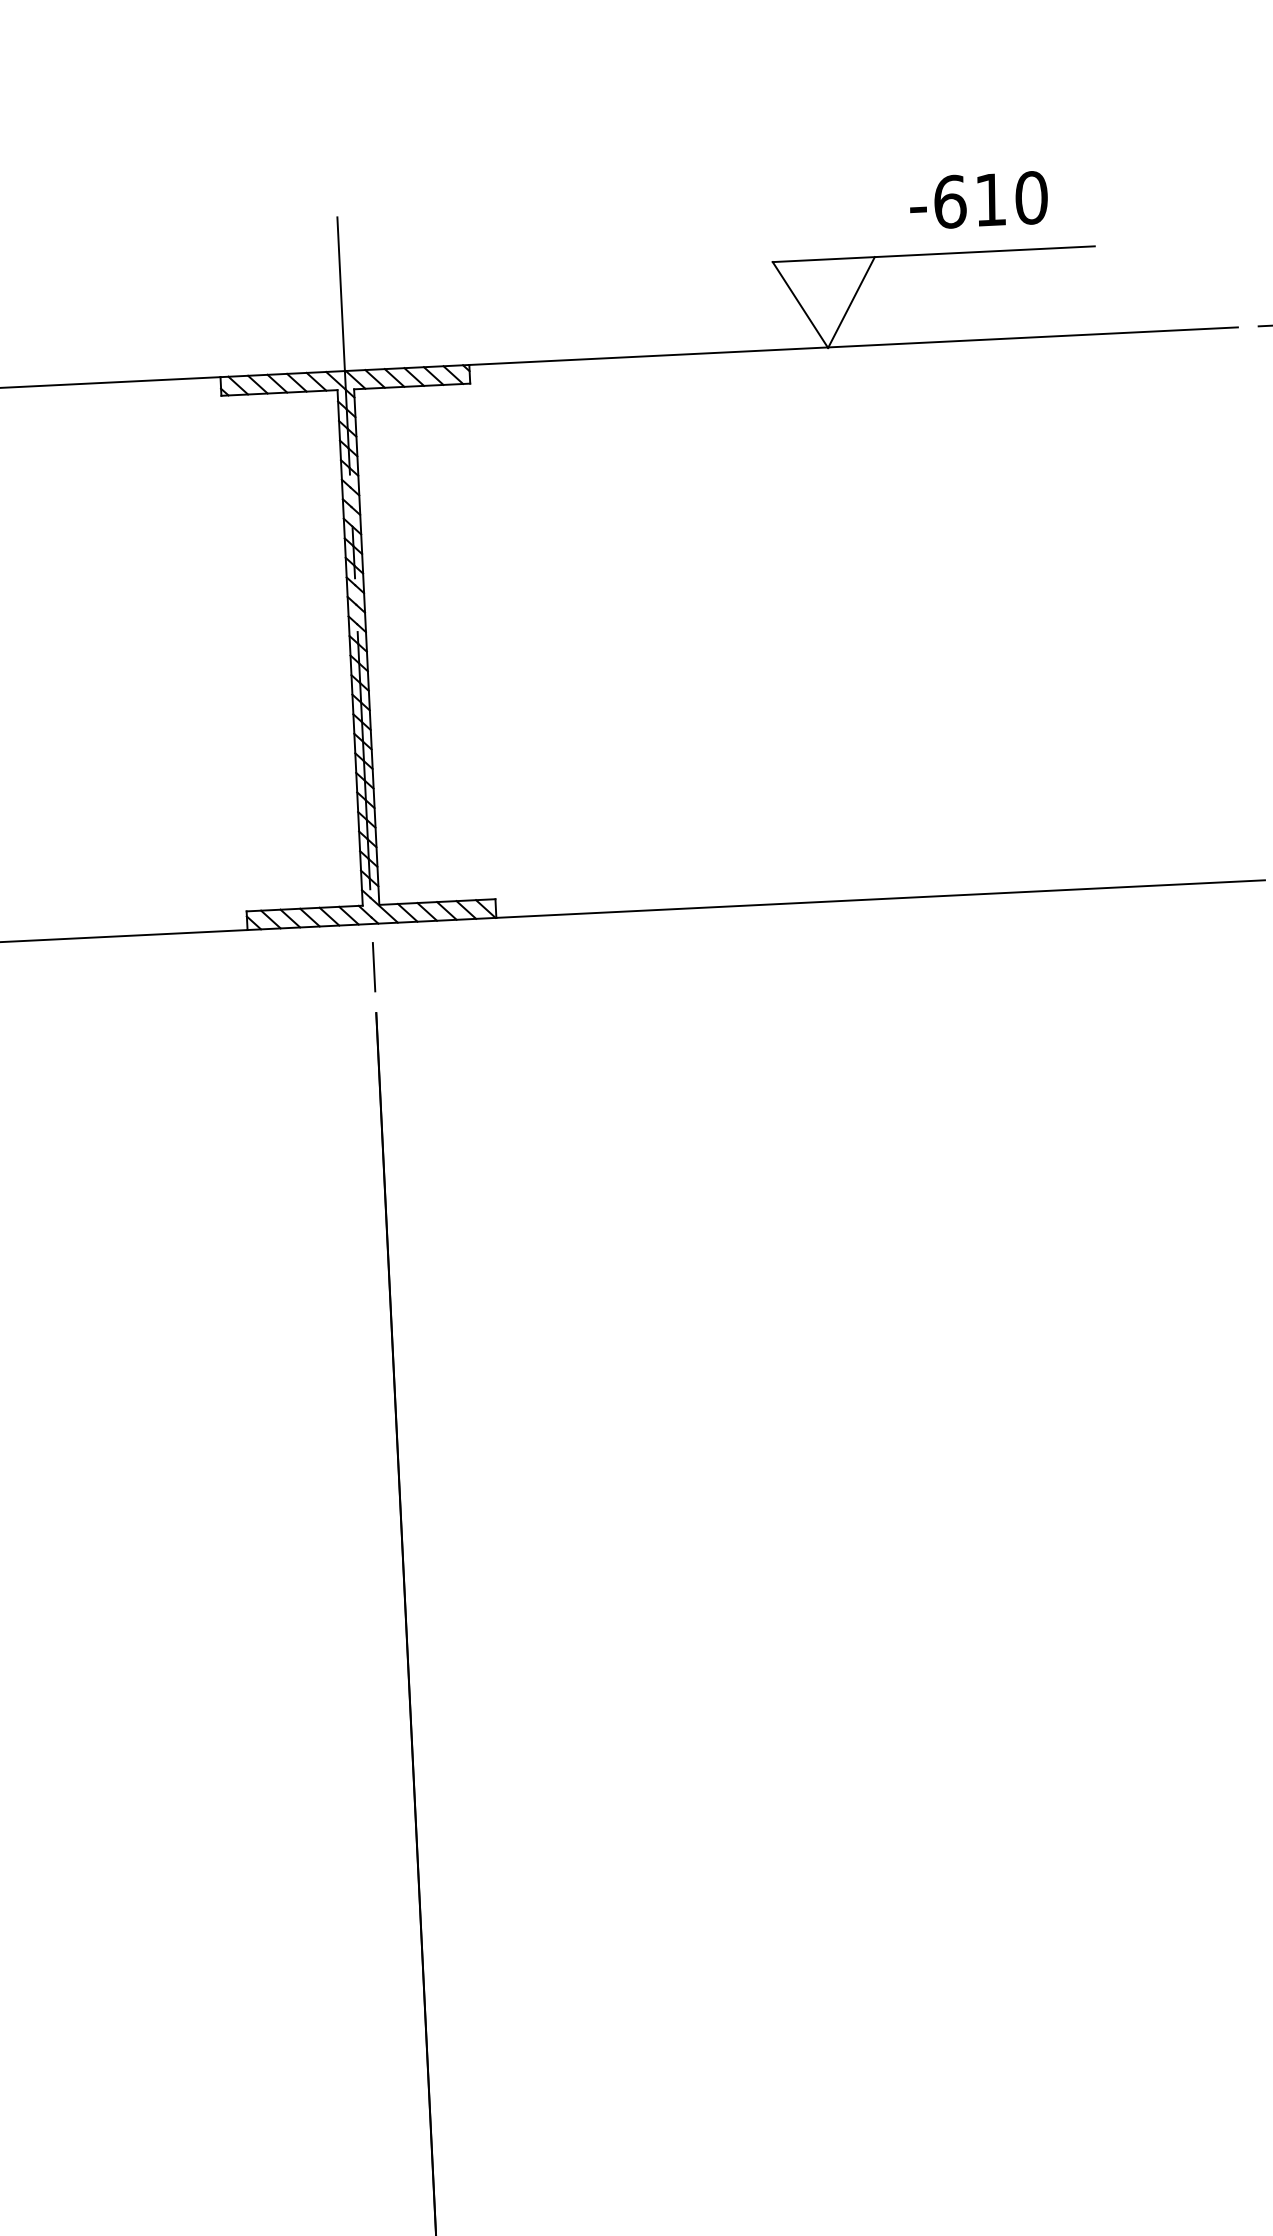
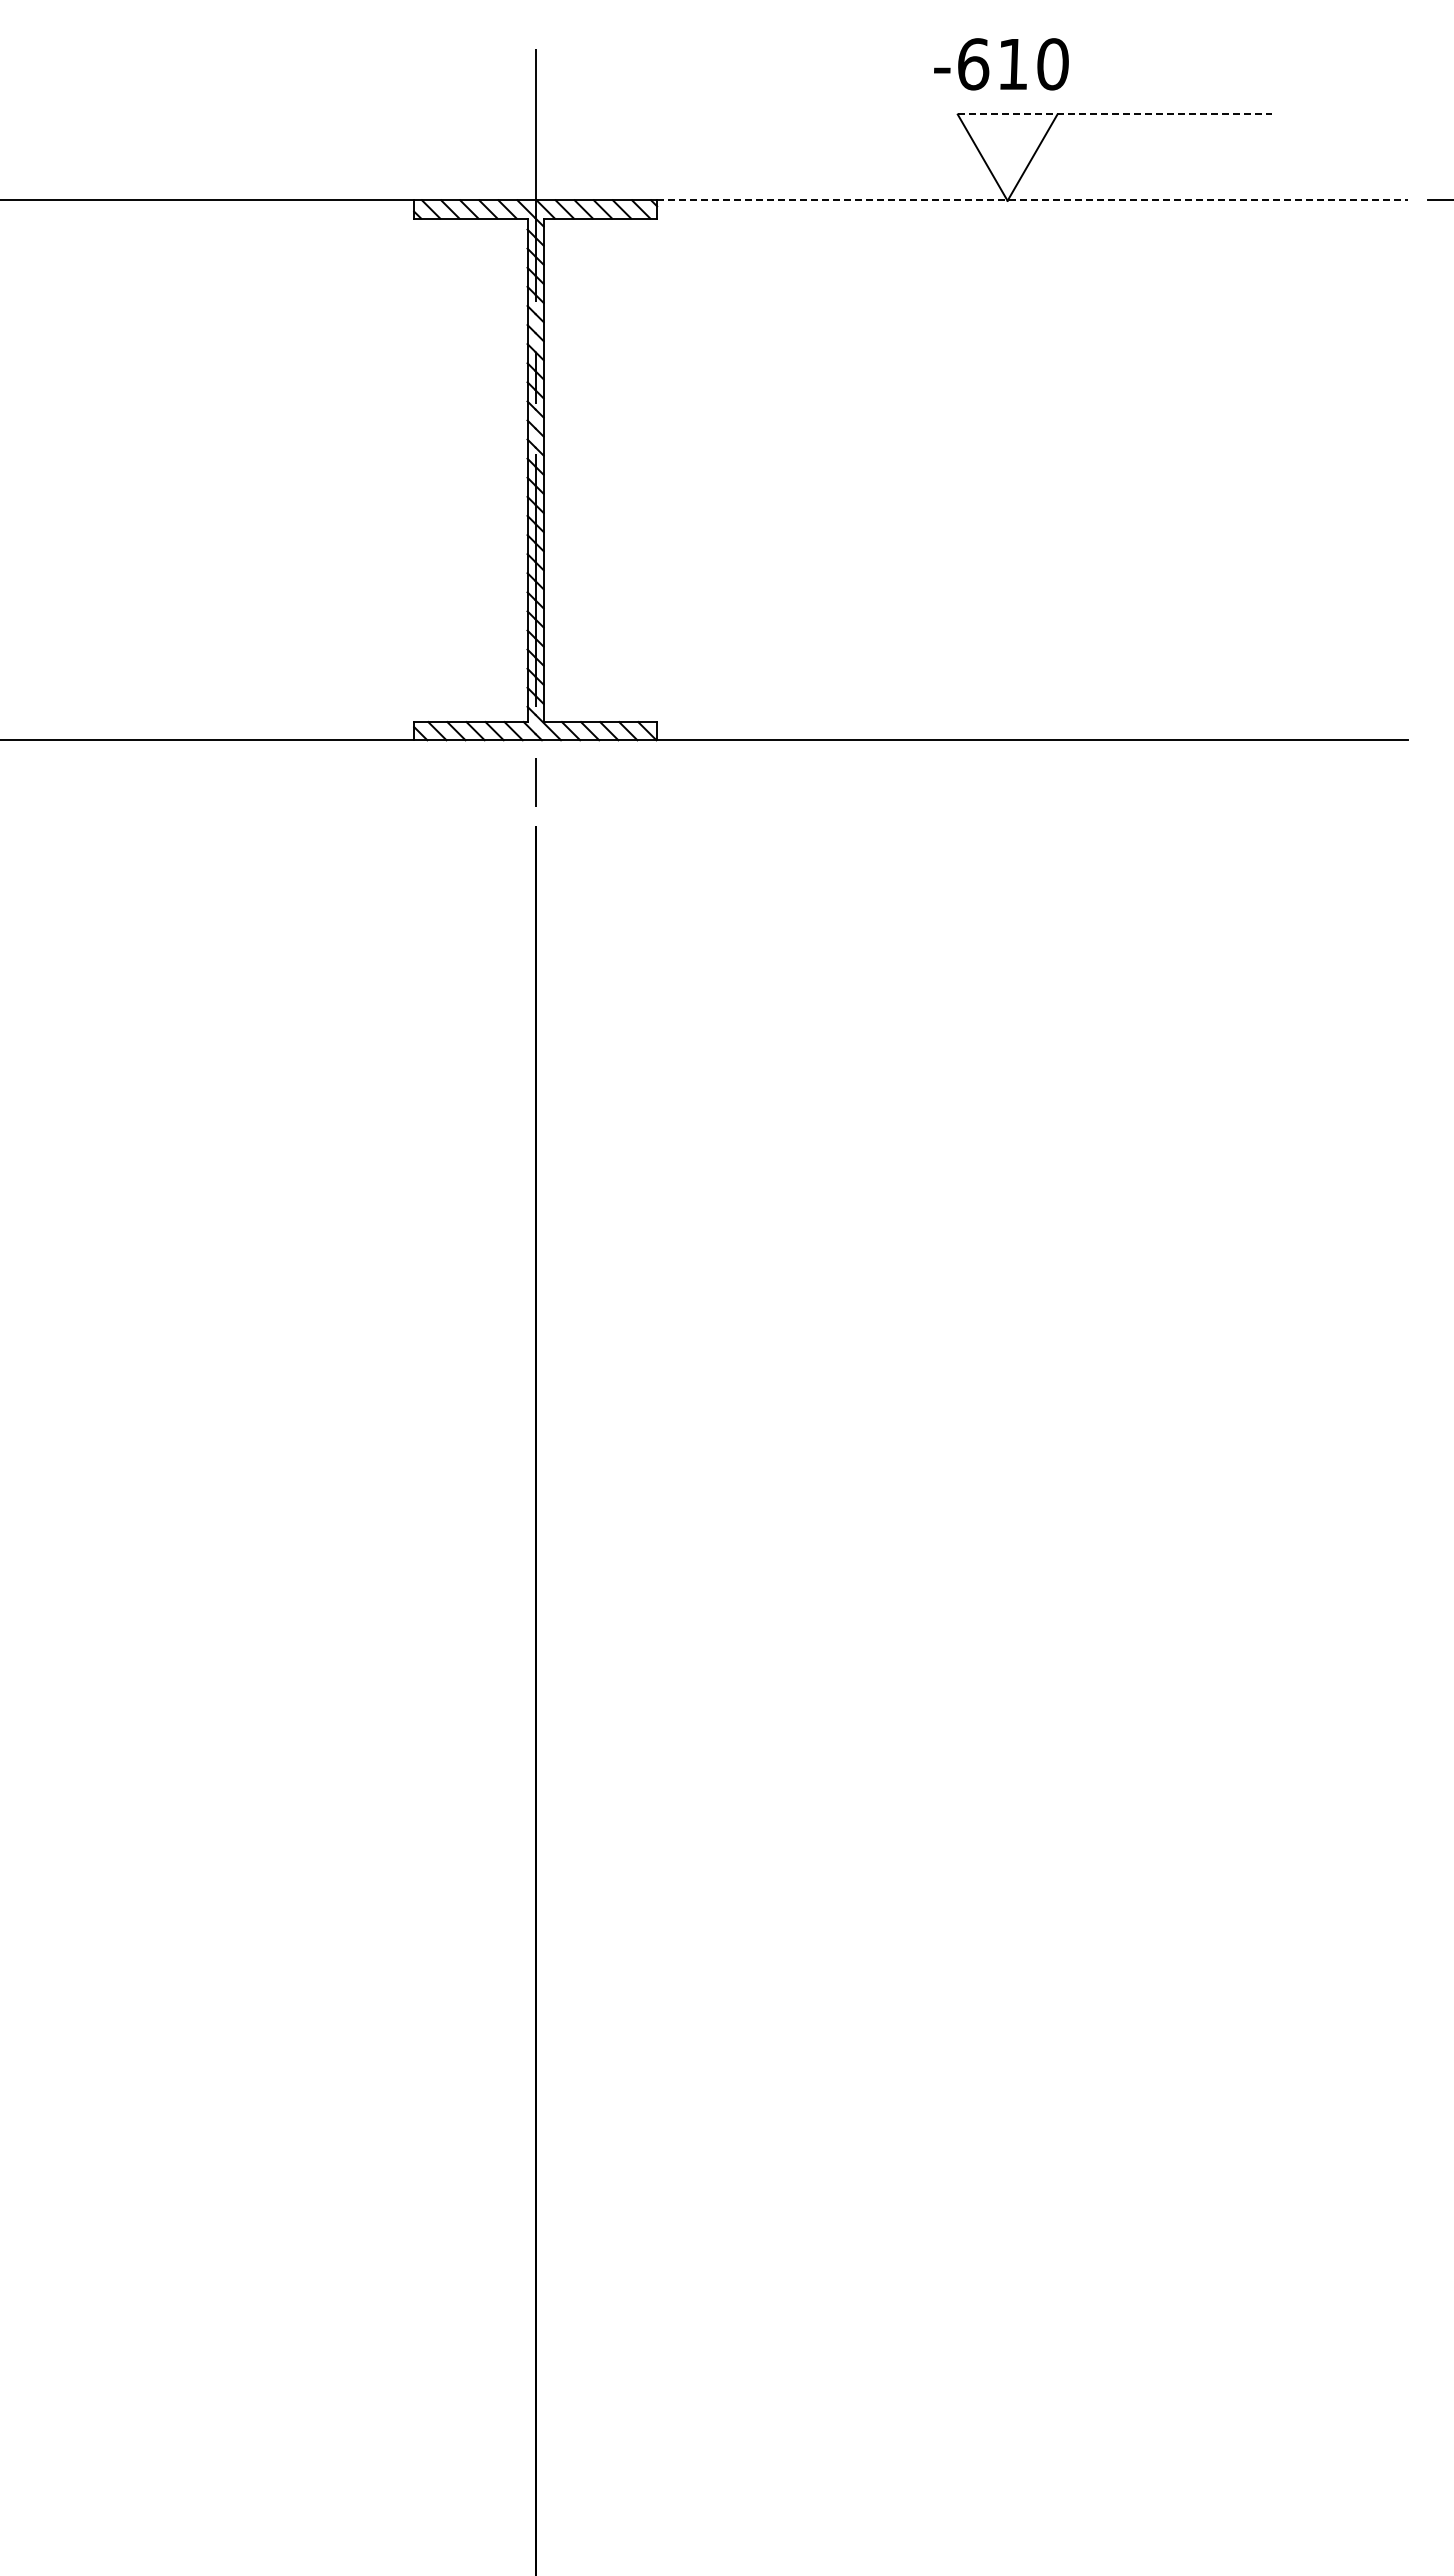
text: (978, 200) -> (1001, 64), moved
line: (934, 254) -> (1115, 114), solid -> dashed
line: (854, 346) -> (1033, 200), solid -> dashed

